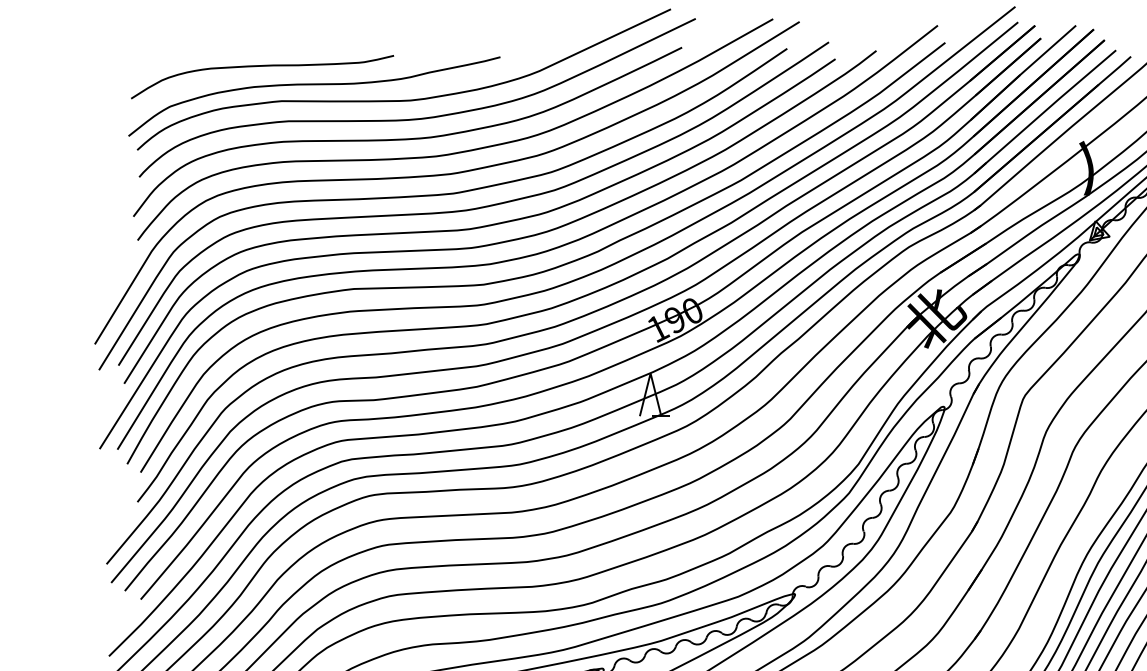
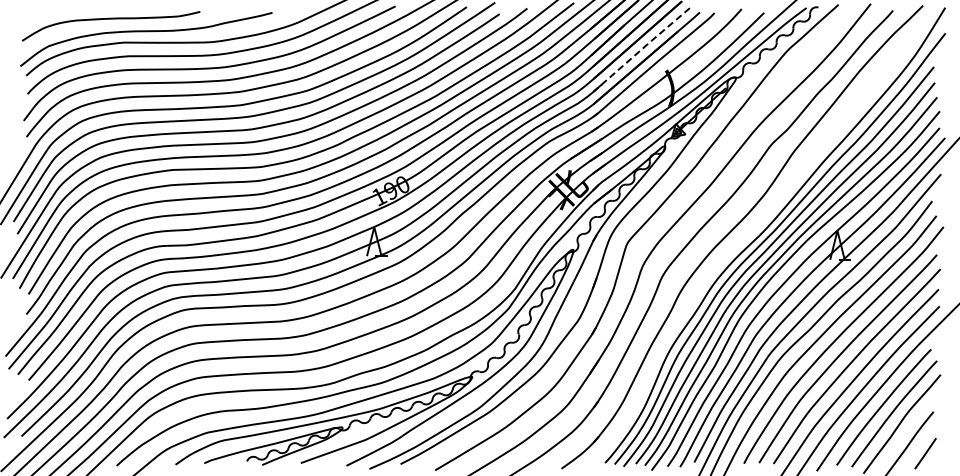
line: (1044, 111) -> (641, 49), solid -> dashed

